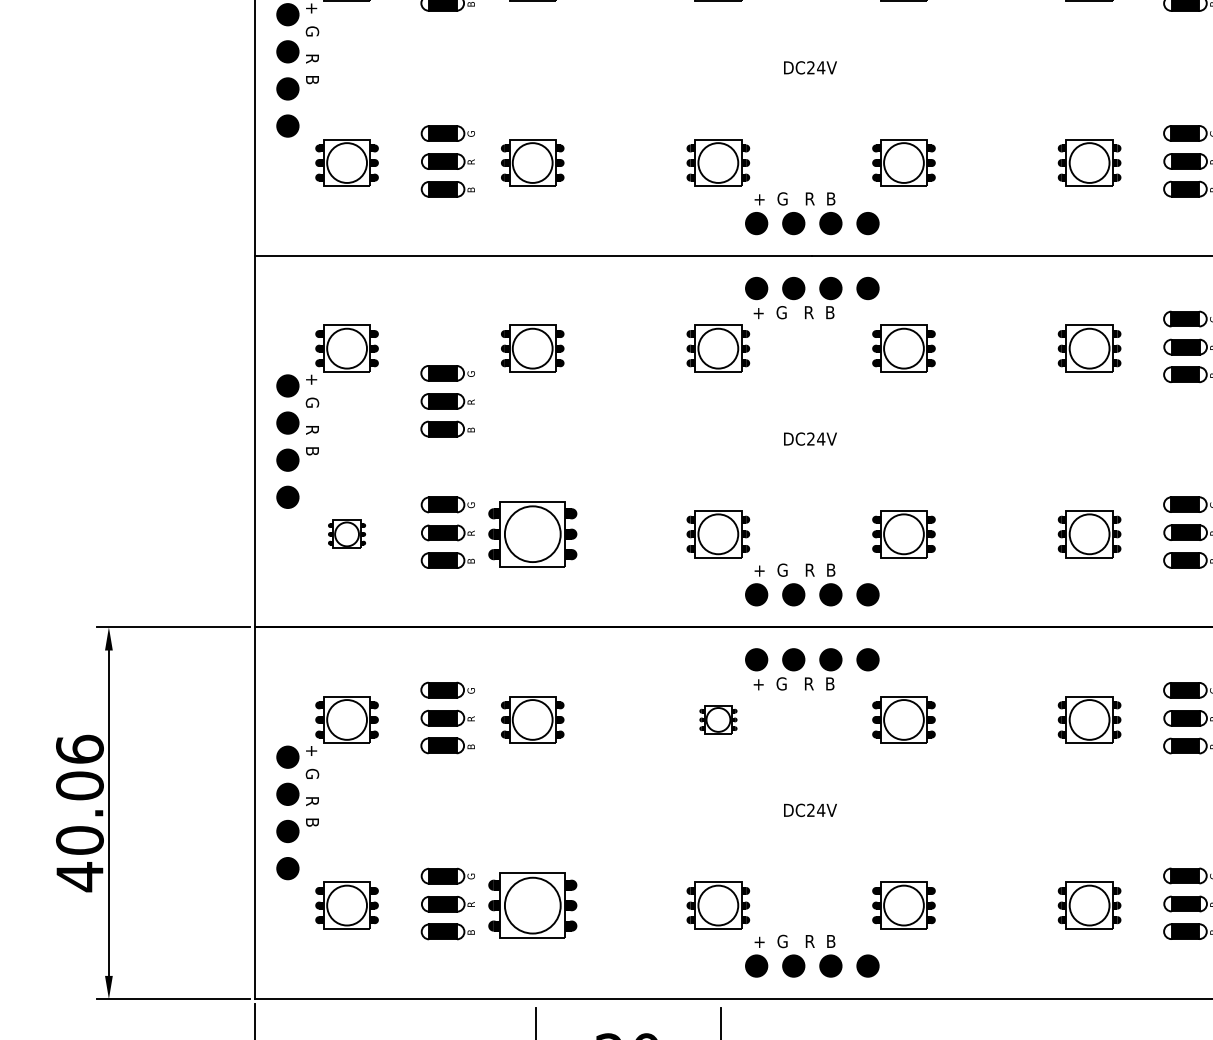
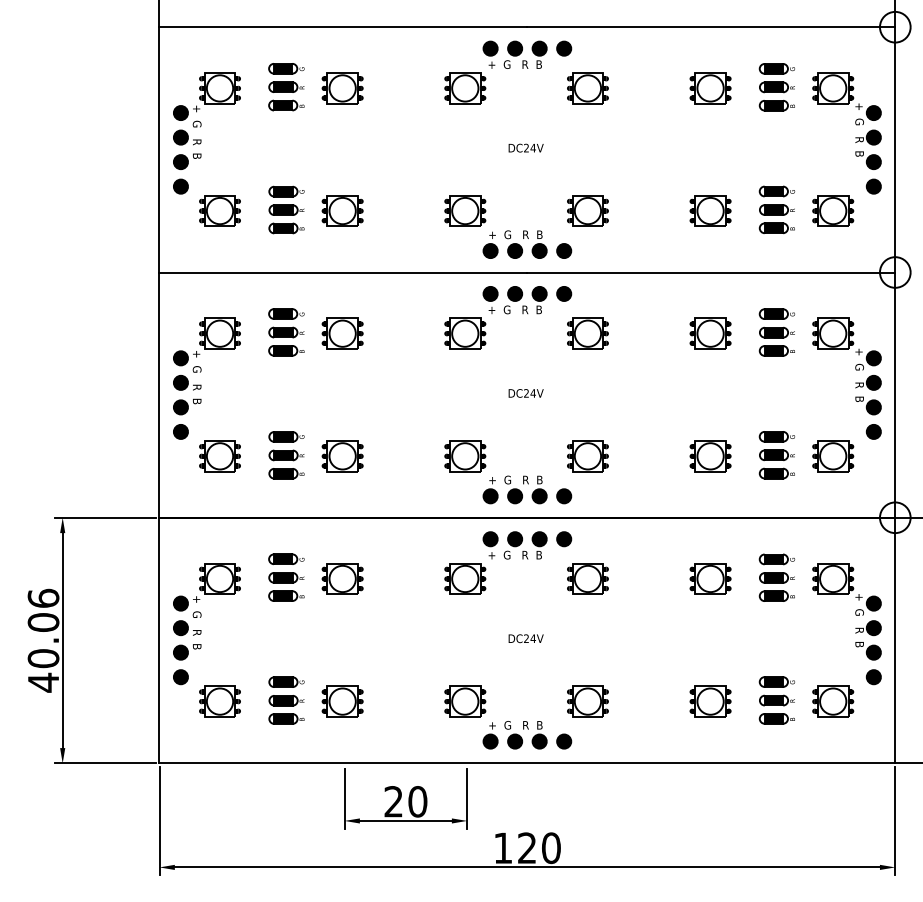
part: (447, 401) -> (286, 332), moved
part: (346, 534) -> (219, 456), size x1.67
part: (532, 534) -> (342, 456), size x0.71
part: (718, 719) -> (465, 578), size x1.67
part: (532, 905) -> (342, 701), size x0.71

